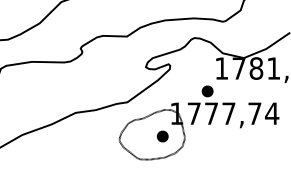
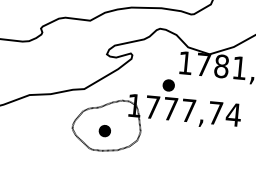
part: (162, 136) -> (104, 130), moved

